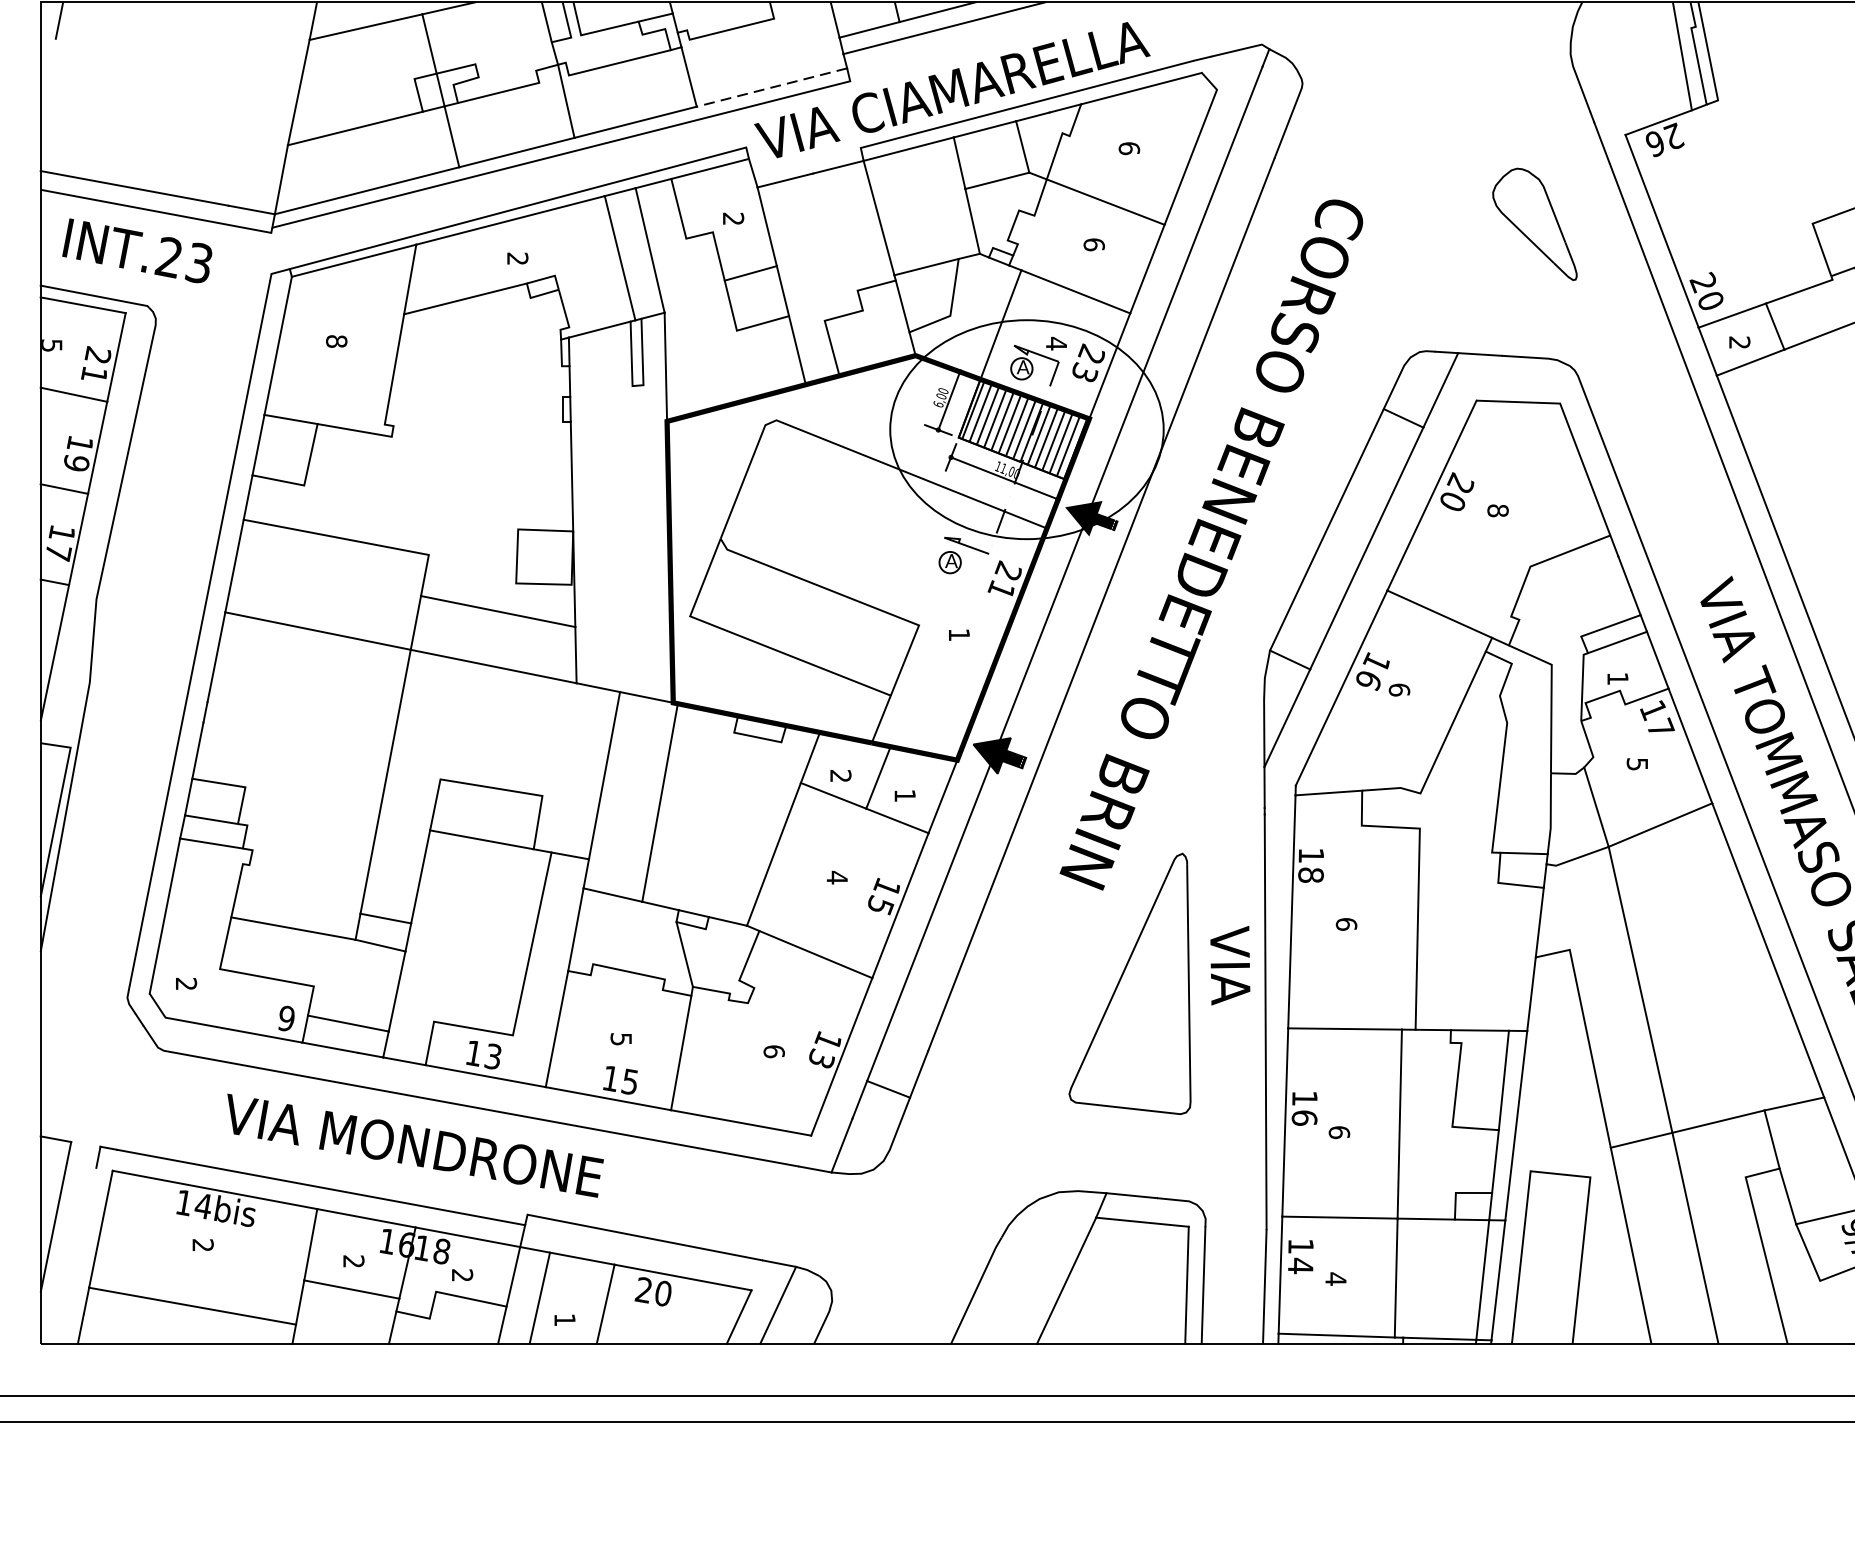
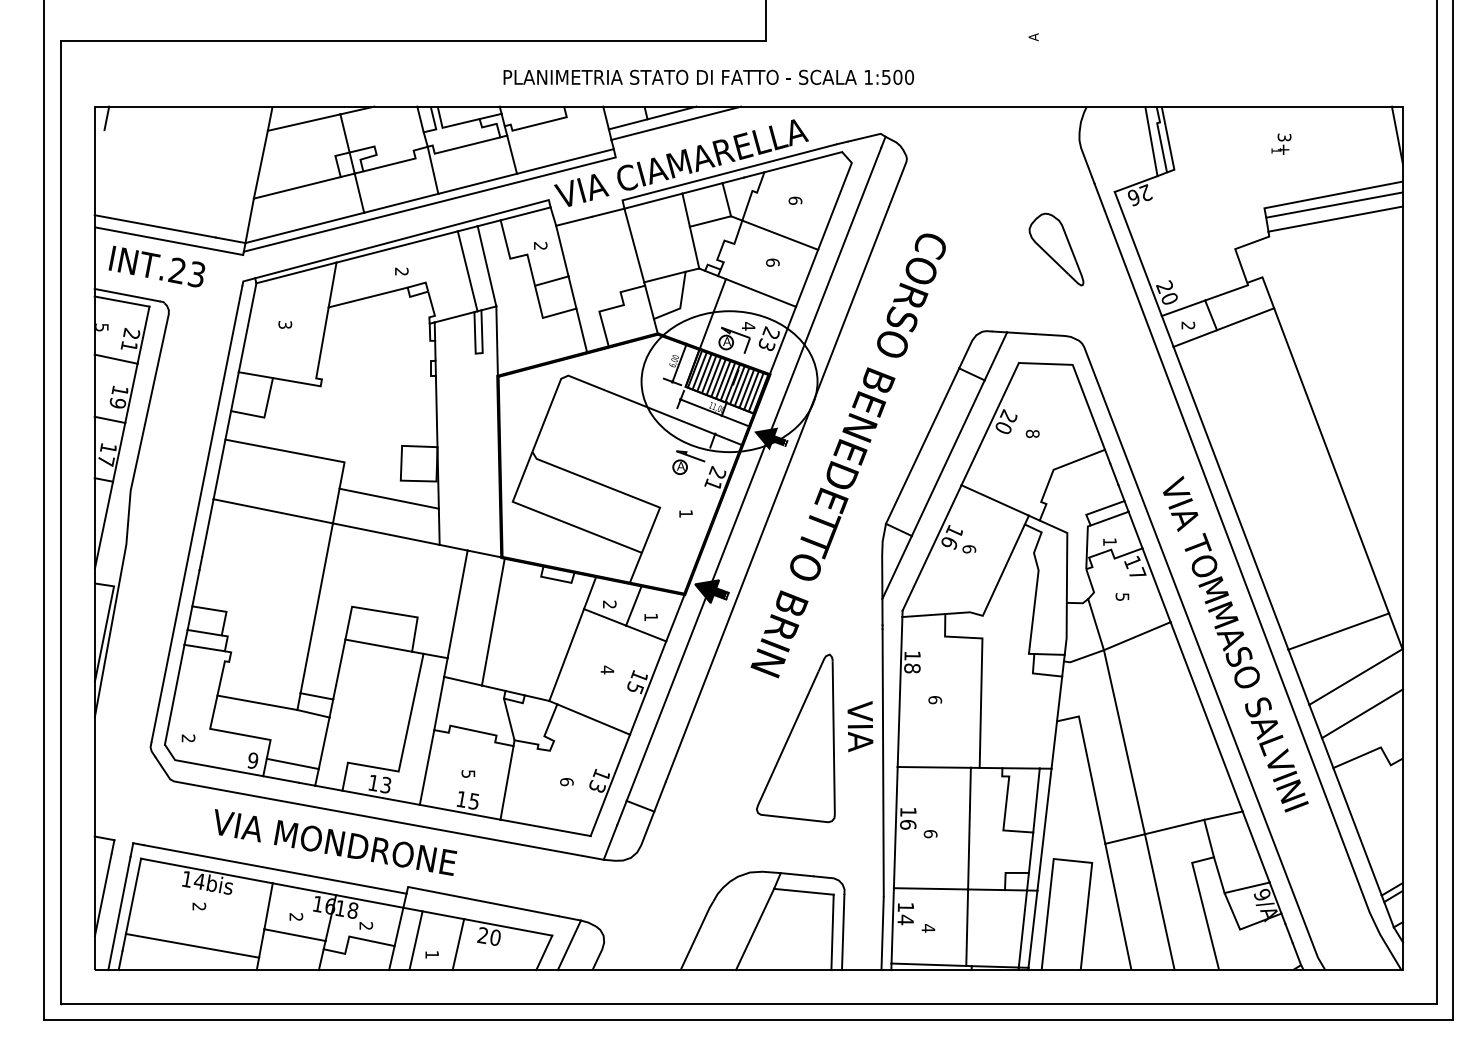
line: (772, 87) -> (565, 161), dashed -> solid
text: (337, 340) -> (285, 324), 8 -> 3
line: (79, 1255) -> (119, 913), added

